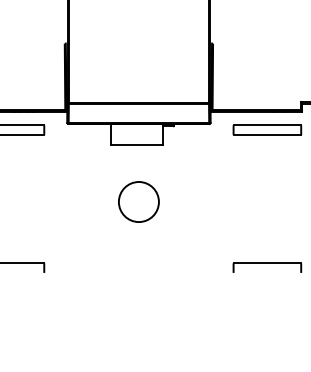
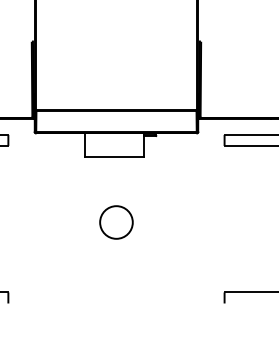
circle: (138, 201) -> (115, 221), size x0.71

